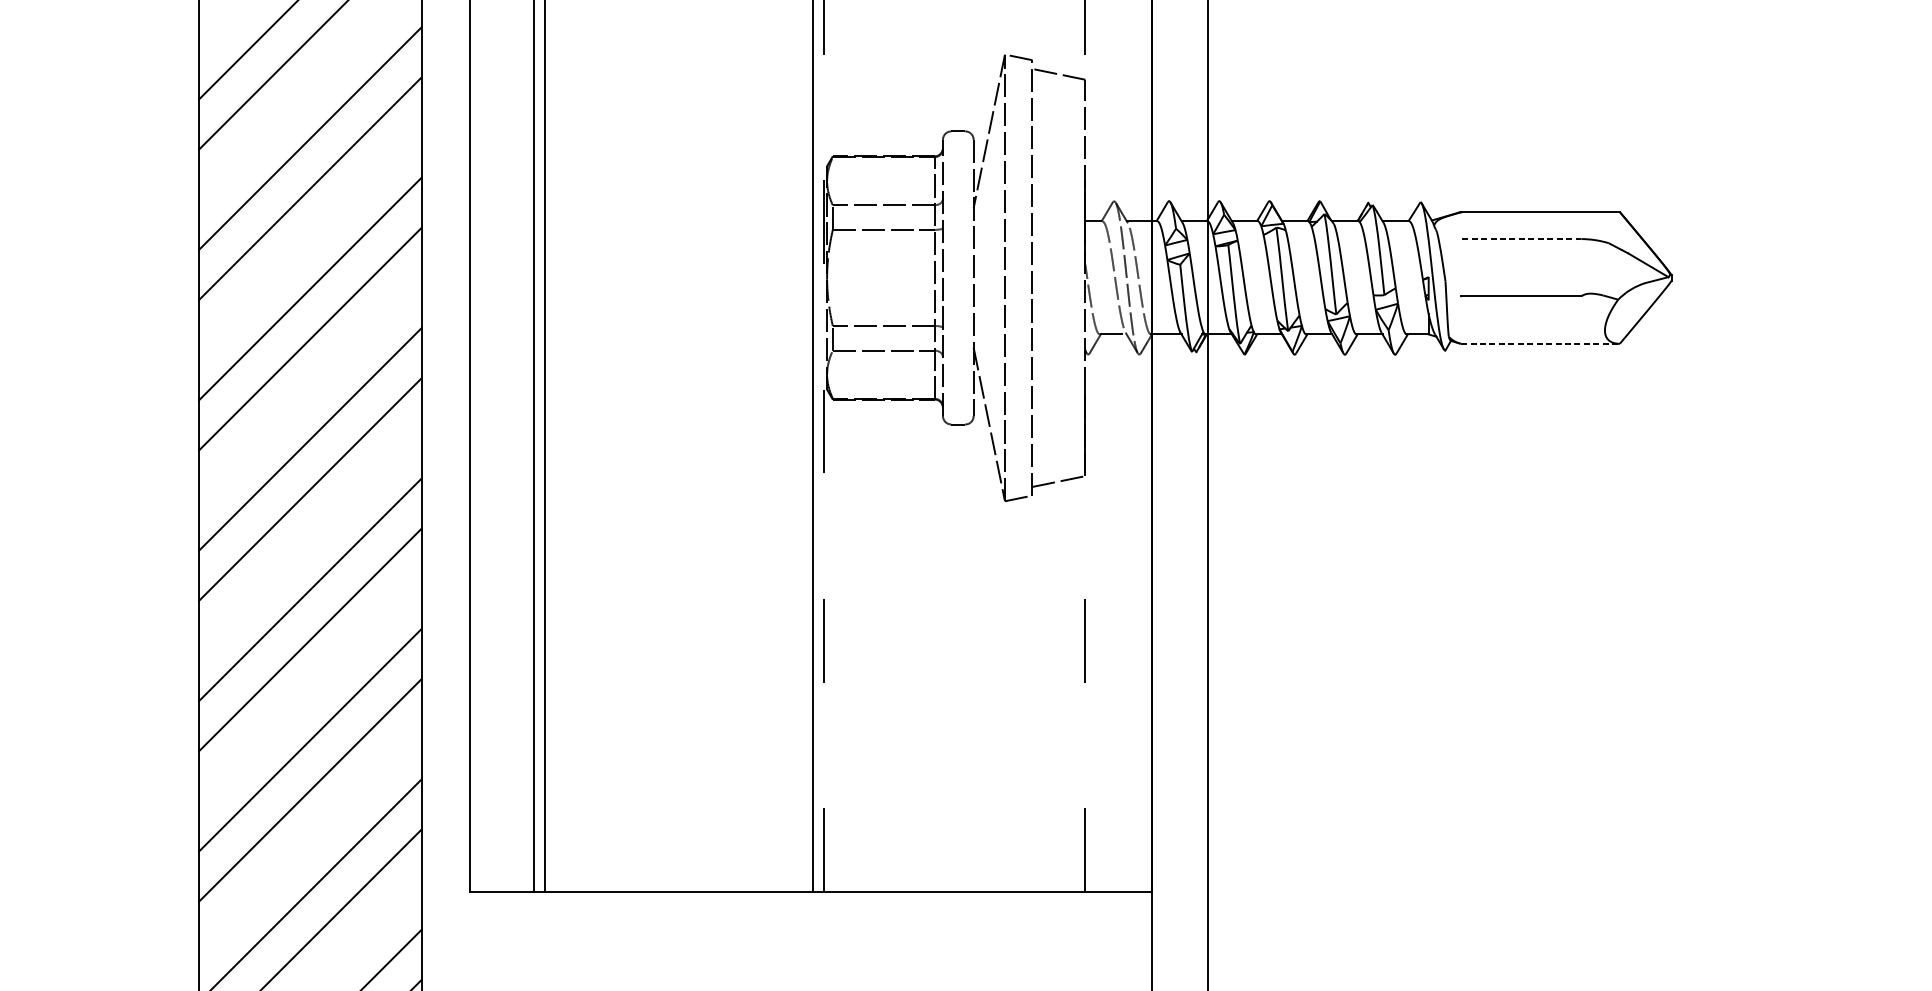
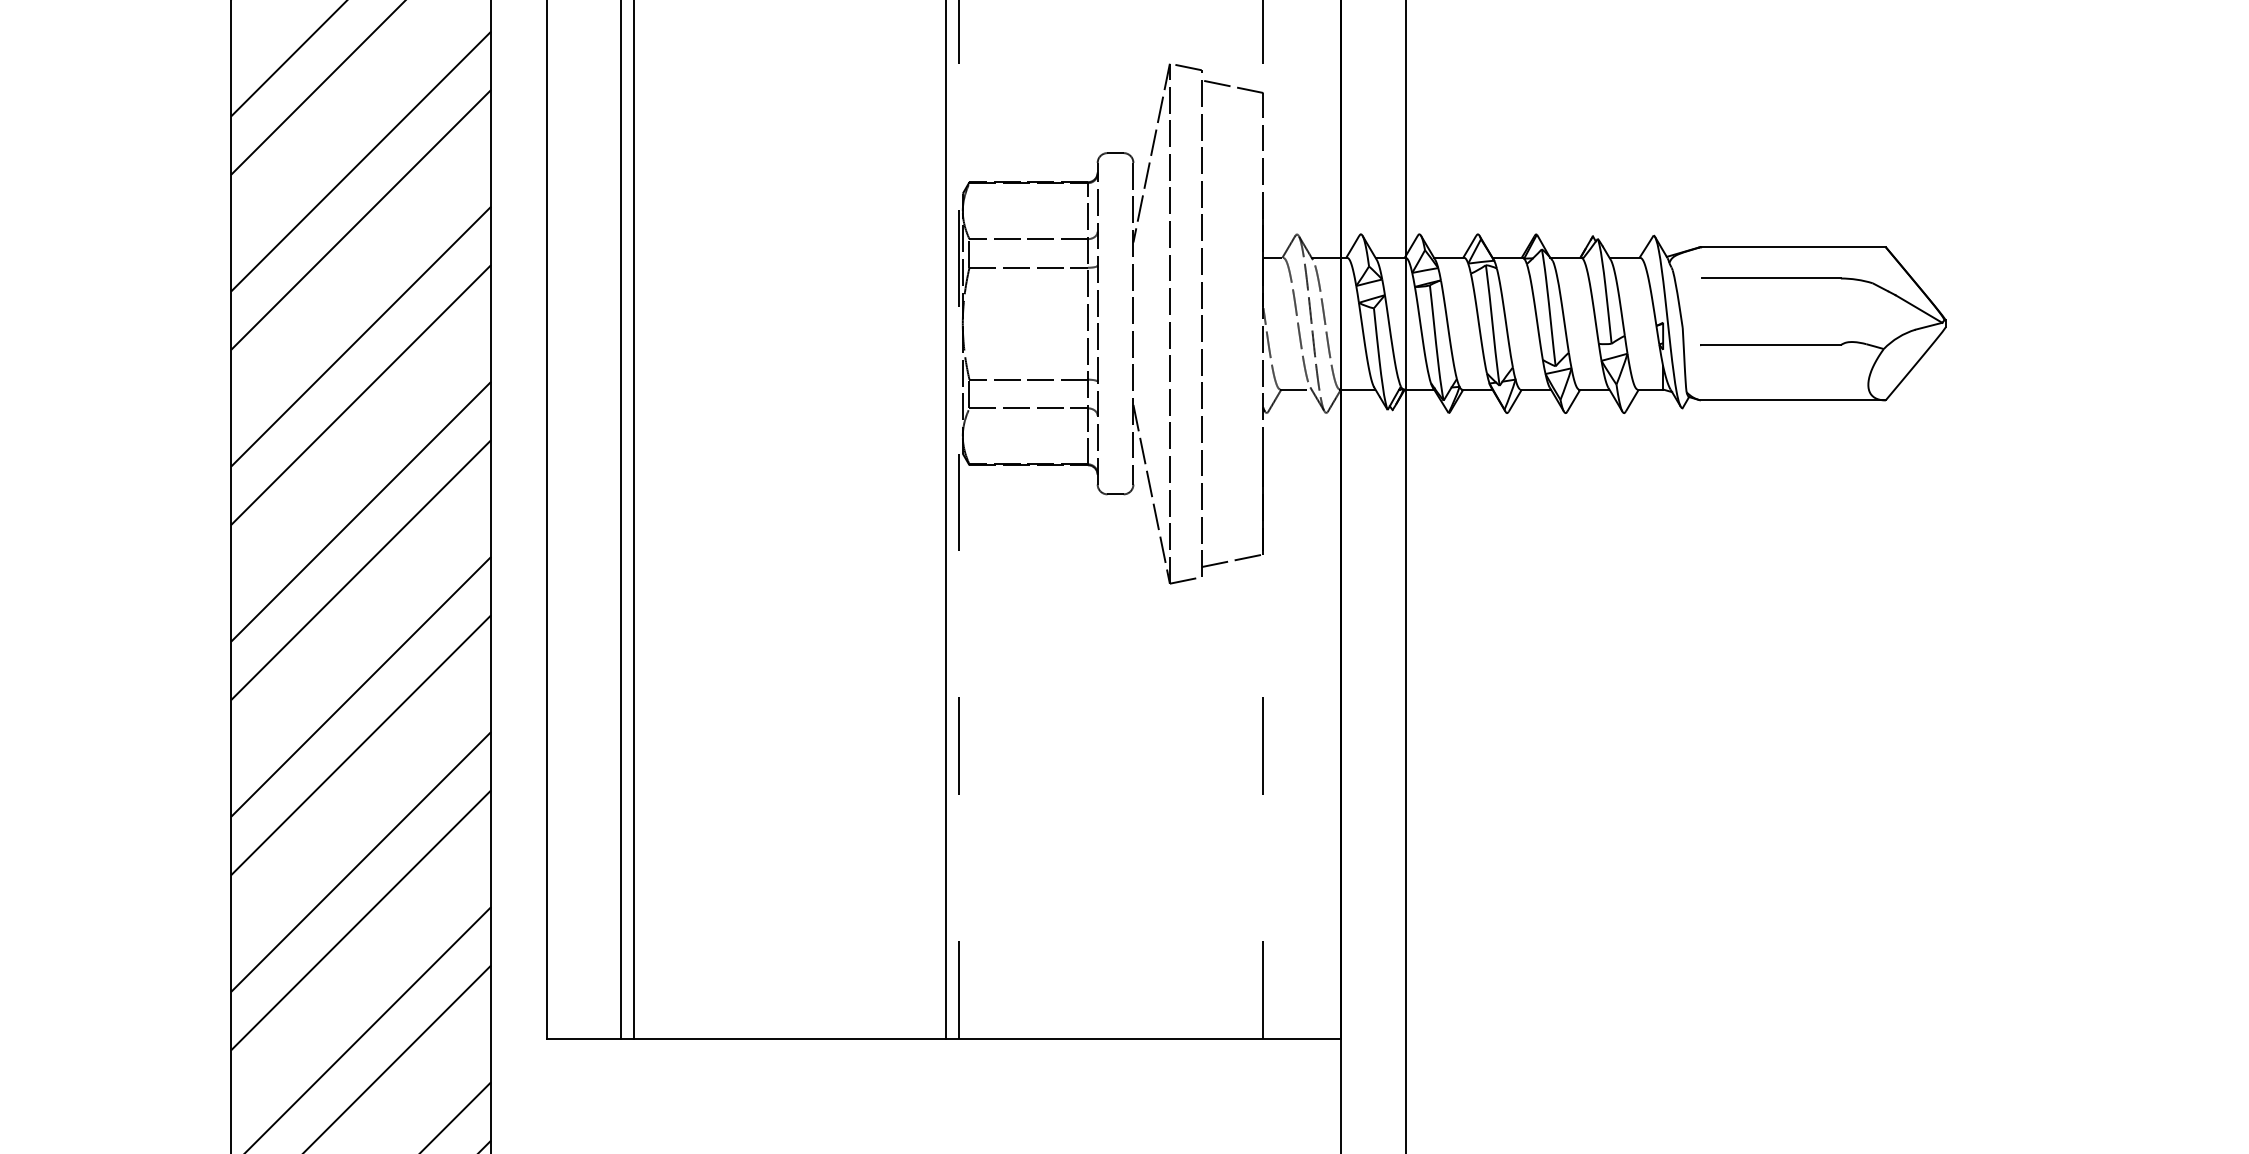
line: (1521, 239) -> (1771, 278), dashed -> solid
line: (1540, 343) -> (1793, 400), dashed -> solid

